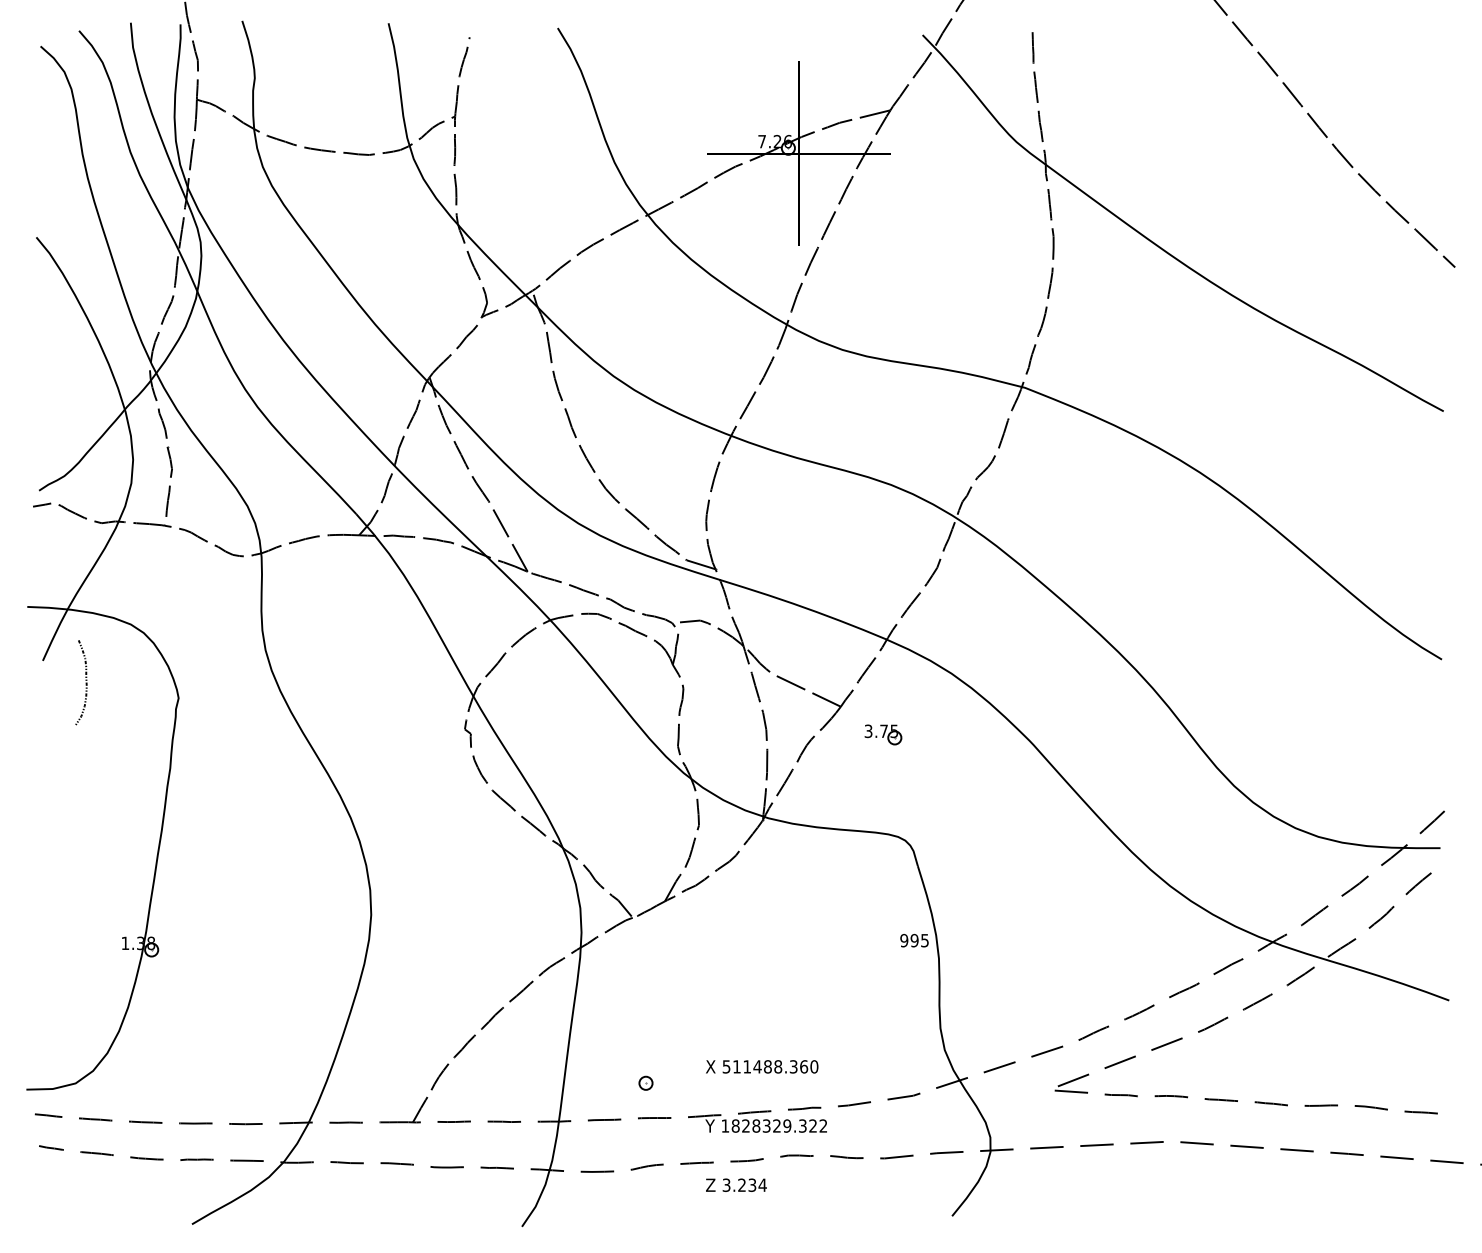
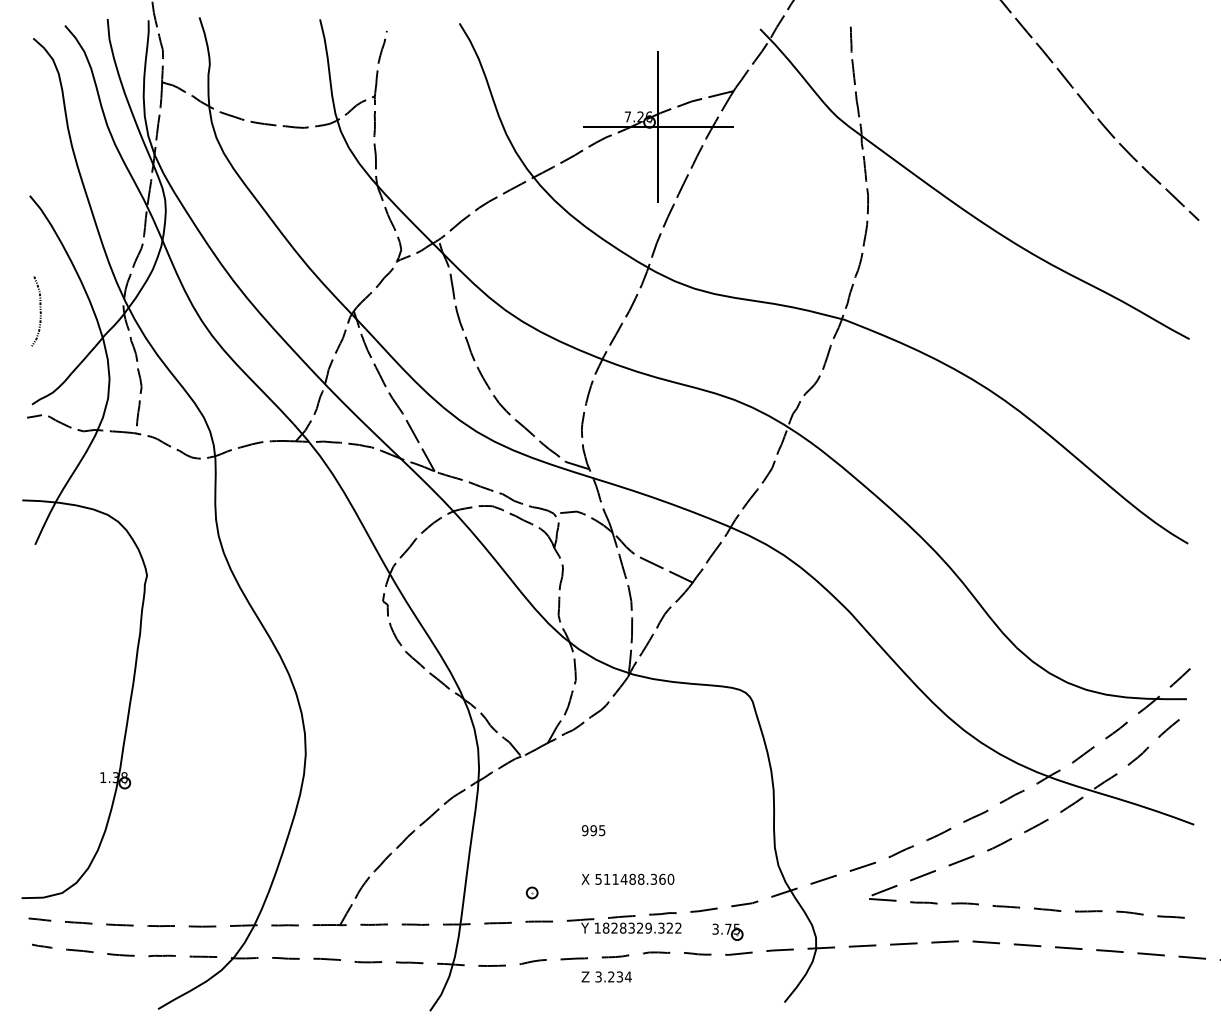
curve: (85, 682) -> (39, 311), moved
part: (883, 734) -> (727, 931), moved
text: (914, 940) -> (593, 830), moved

